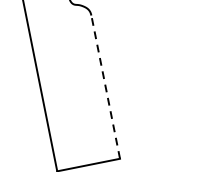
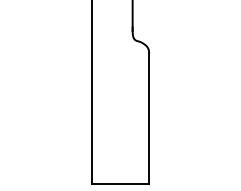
line: (106, 86) -> (149, 118), dashed -> solid

